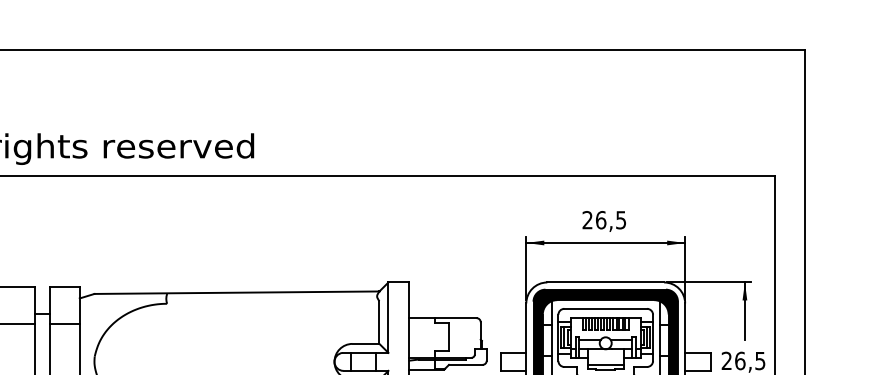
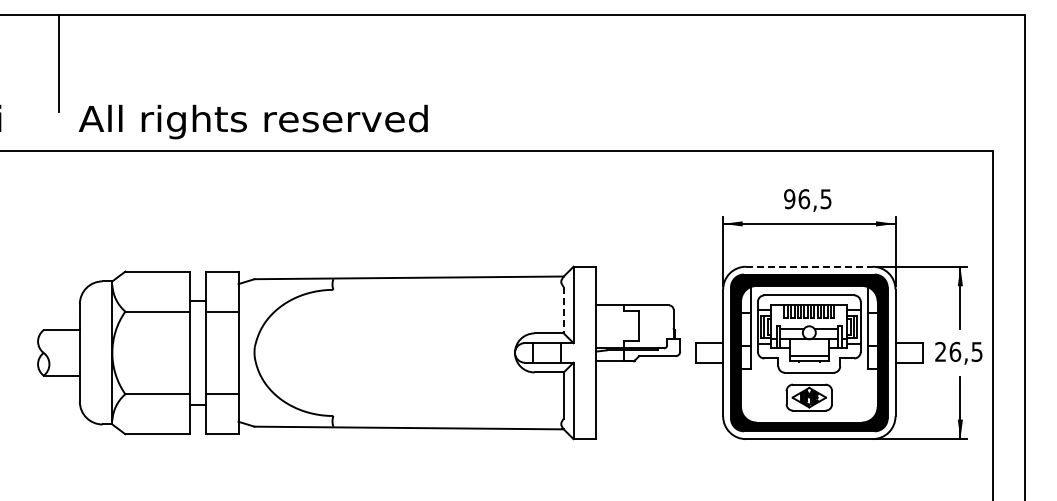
text: (587, 220) -> (789, 199), 26,5 -> 96,5
line: (605, 282) -> (809, 266), solid -> dashed
line: (379, 322) -> (563, 310), solid -> dashed

